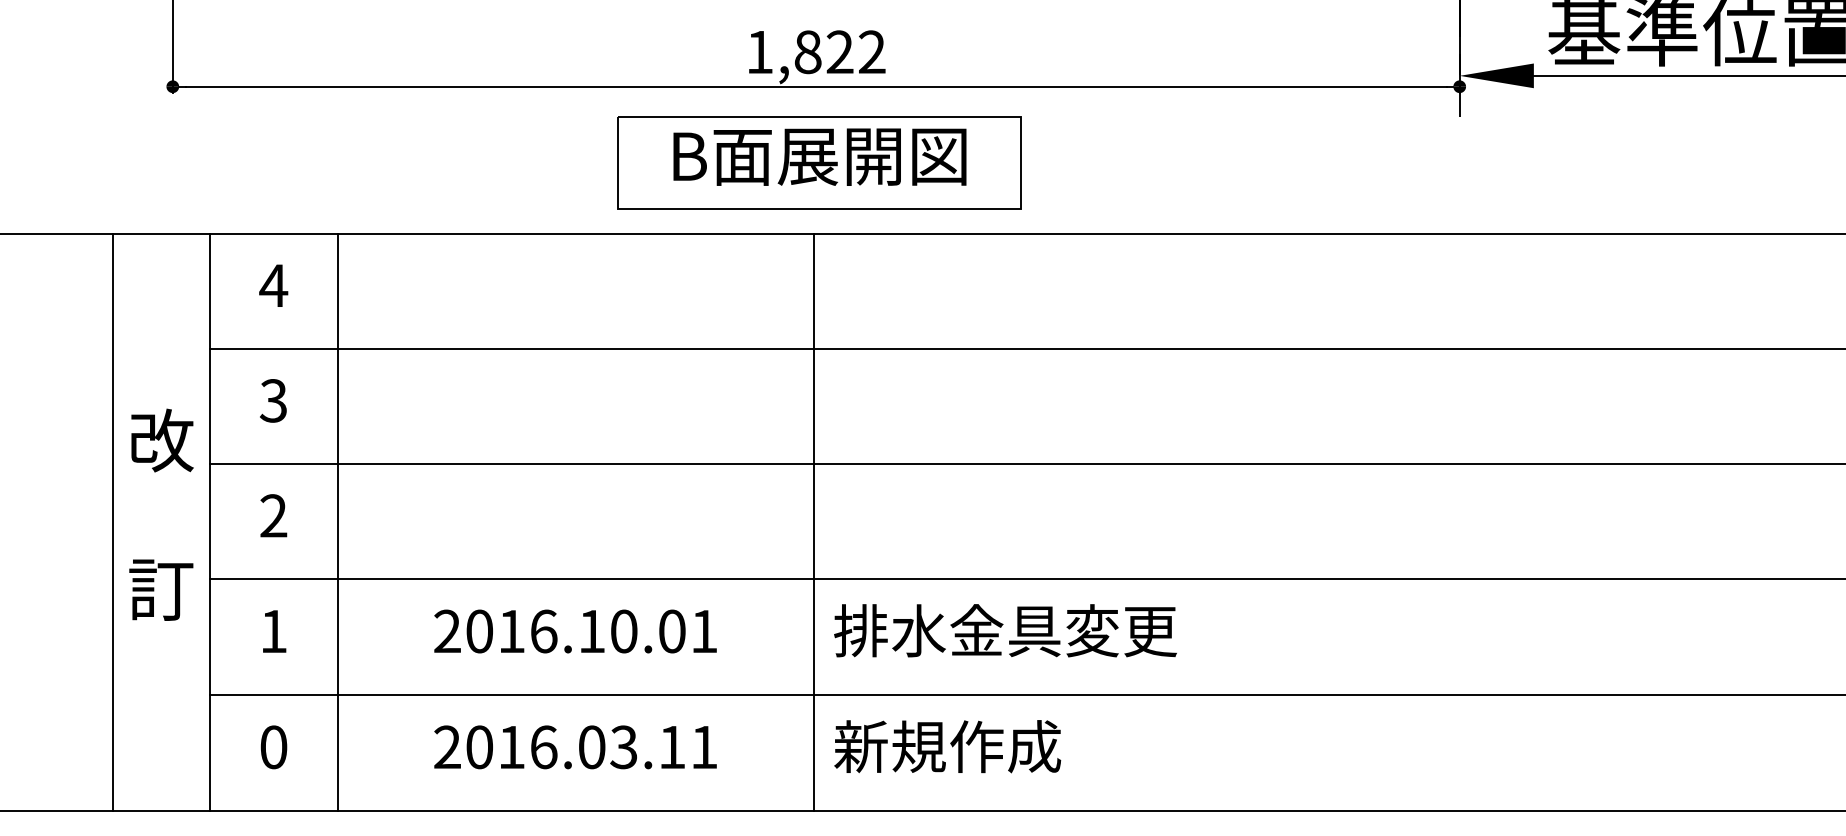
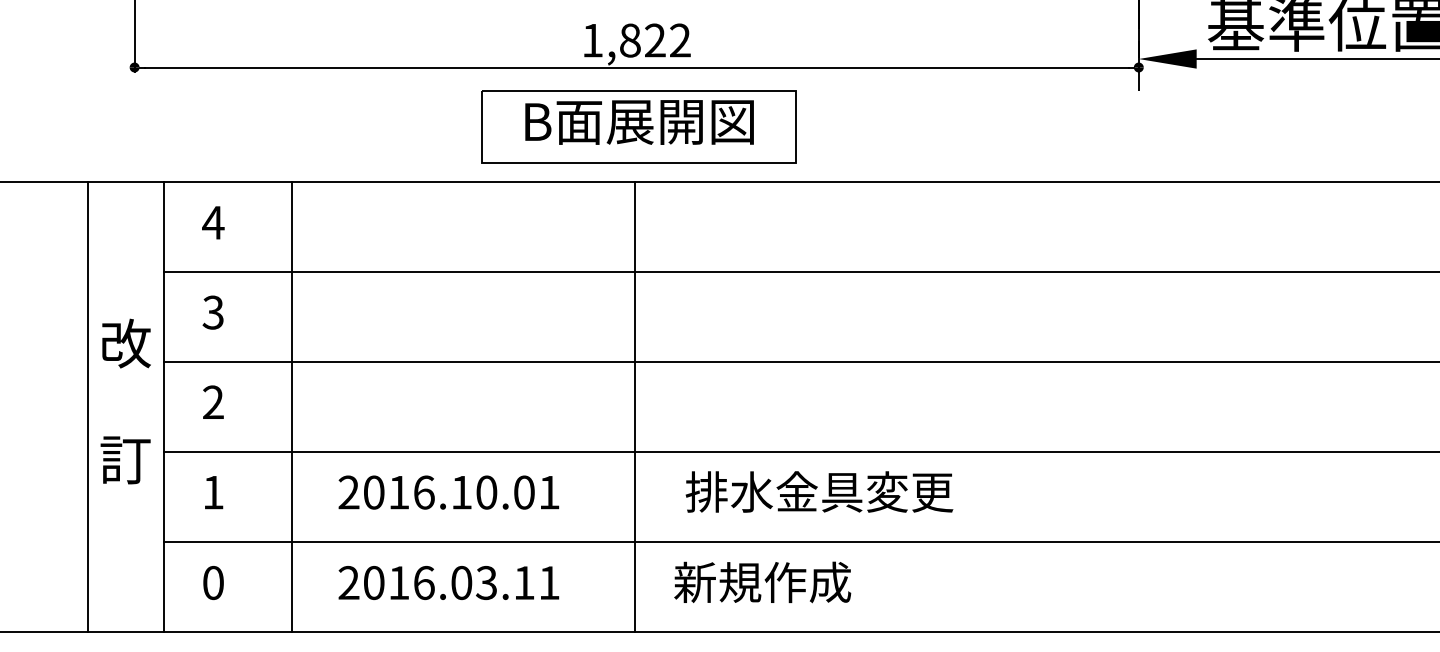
line: (337, 521) -> (291, 406), moved
text: (1005, 630) -> (819, 491), moved
text: (947, 746) -> (762, 582), moved

